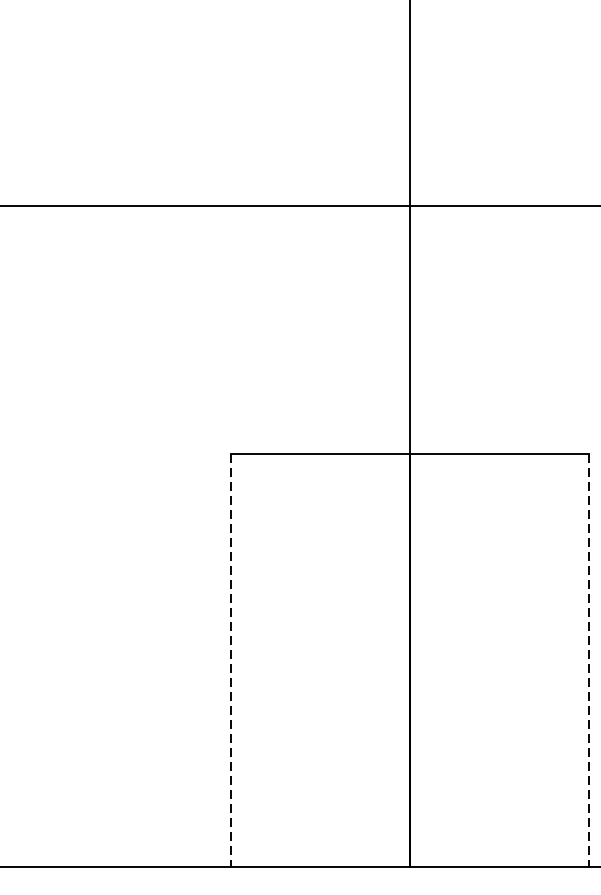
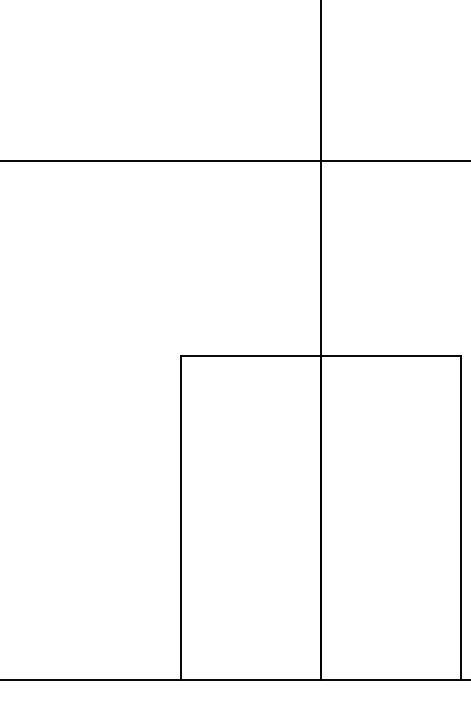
line: (230, 659) -> (180, 517), dashed -> solid
line: (588, 659) -> (461, 517), dashed -> solid

